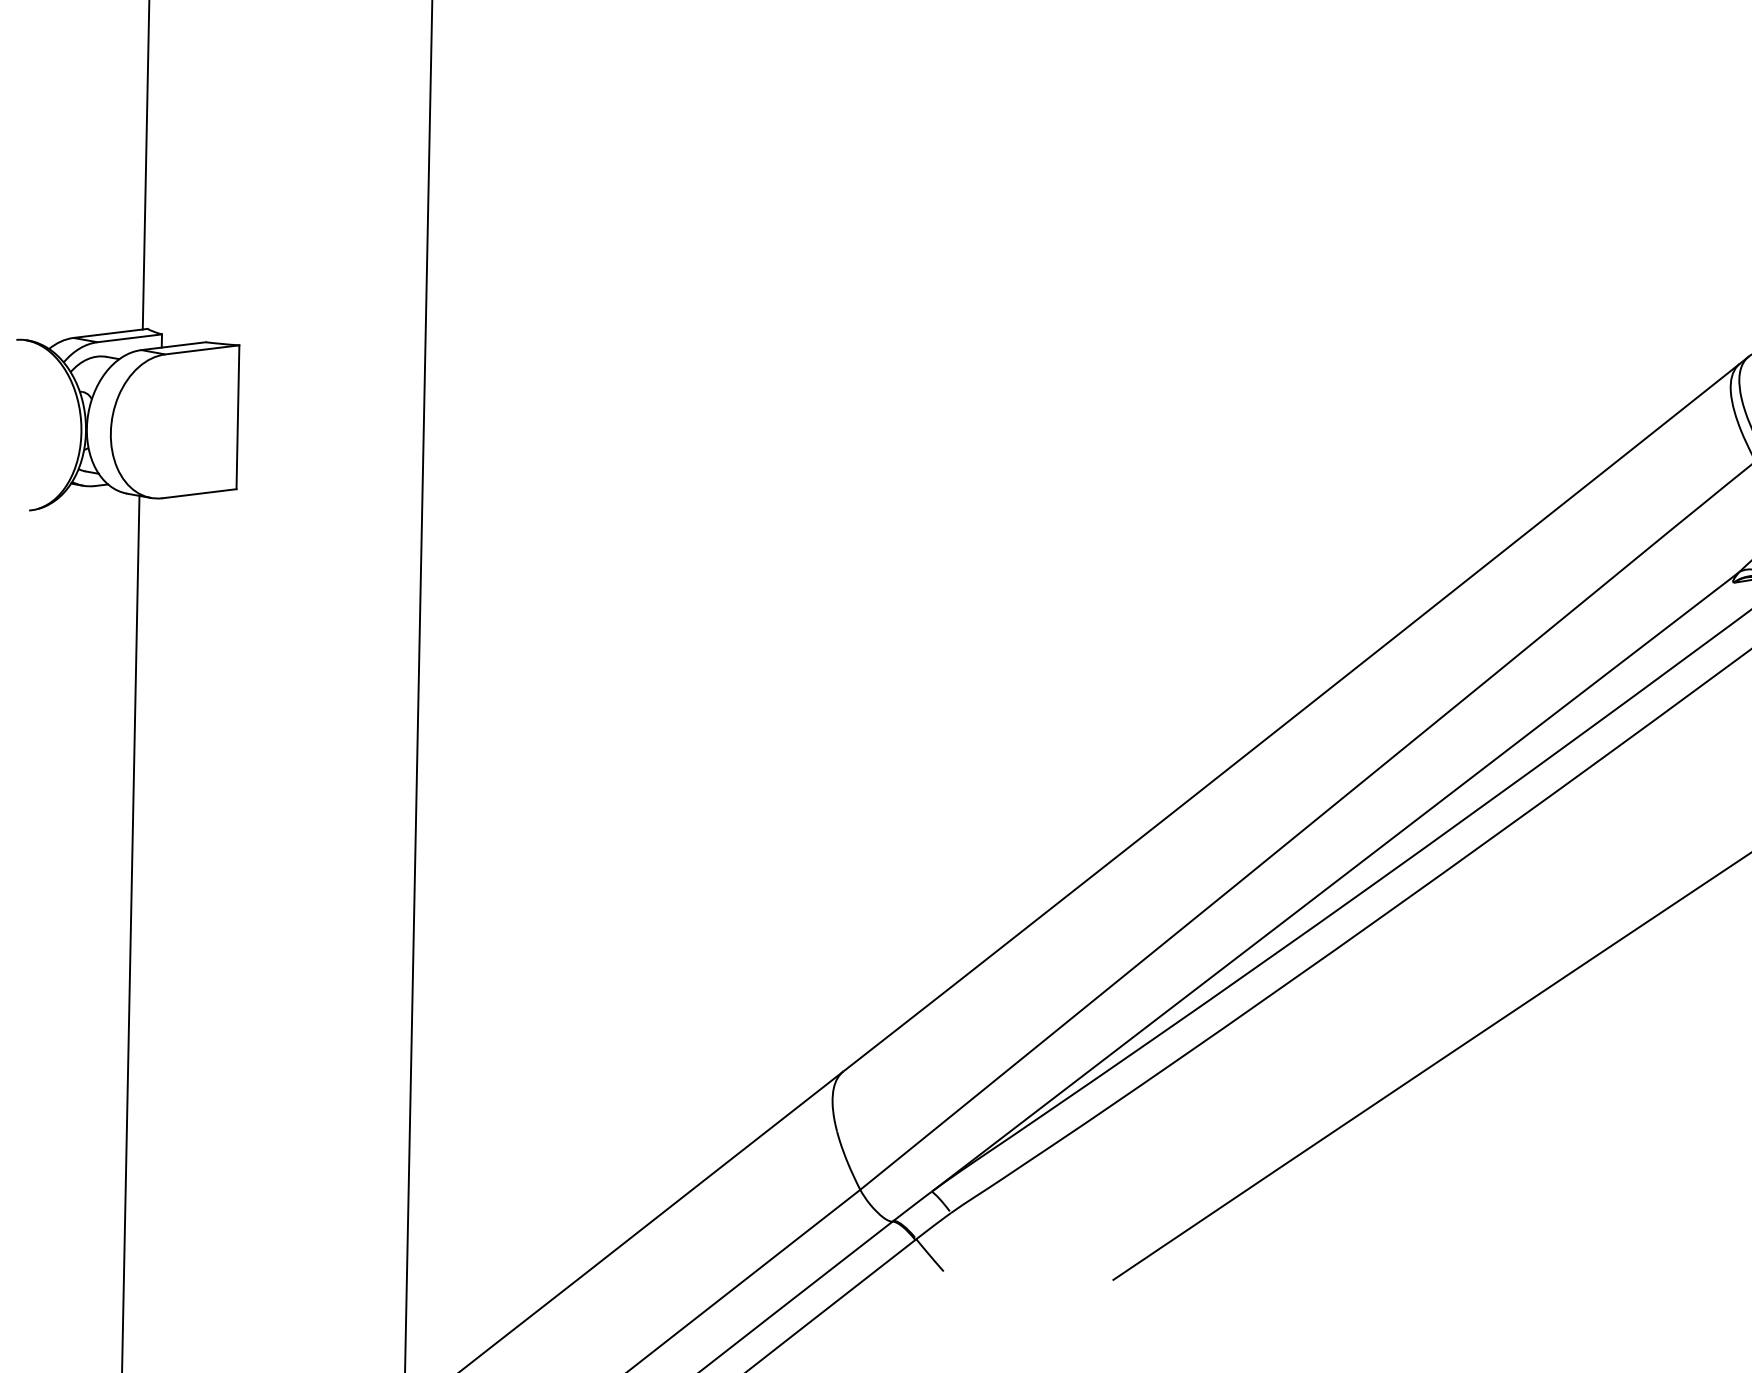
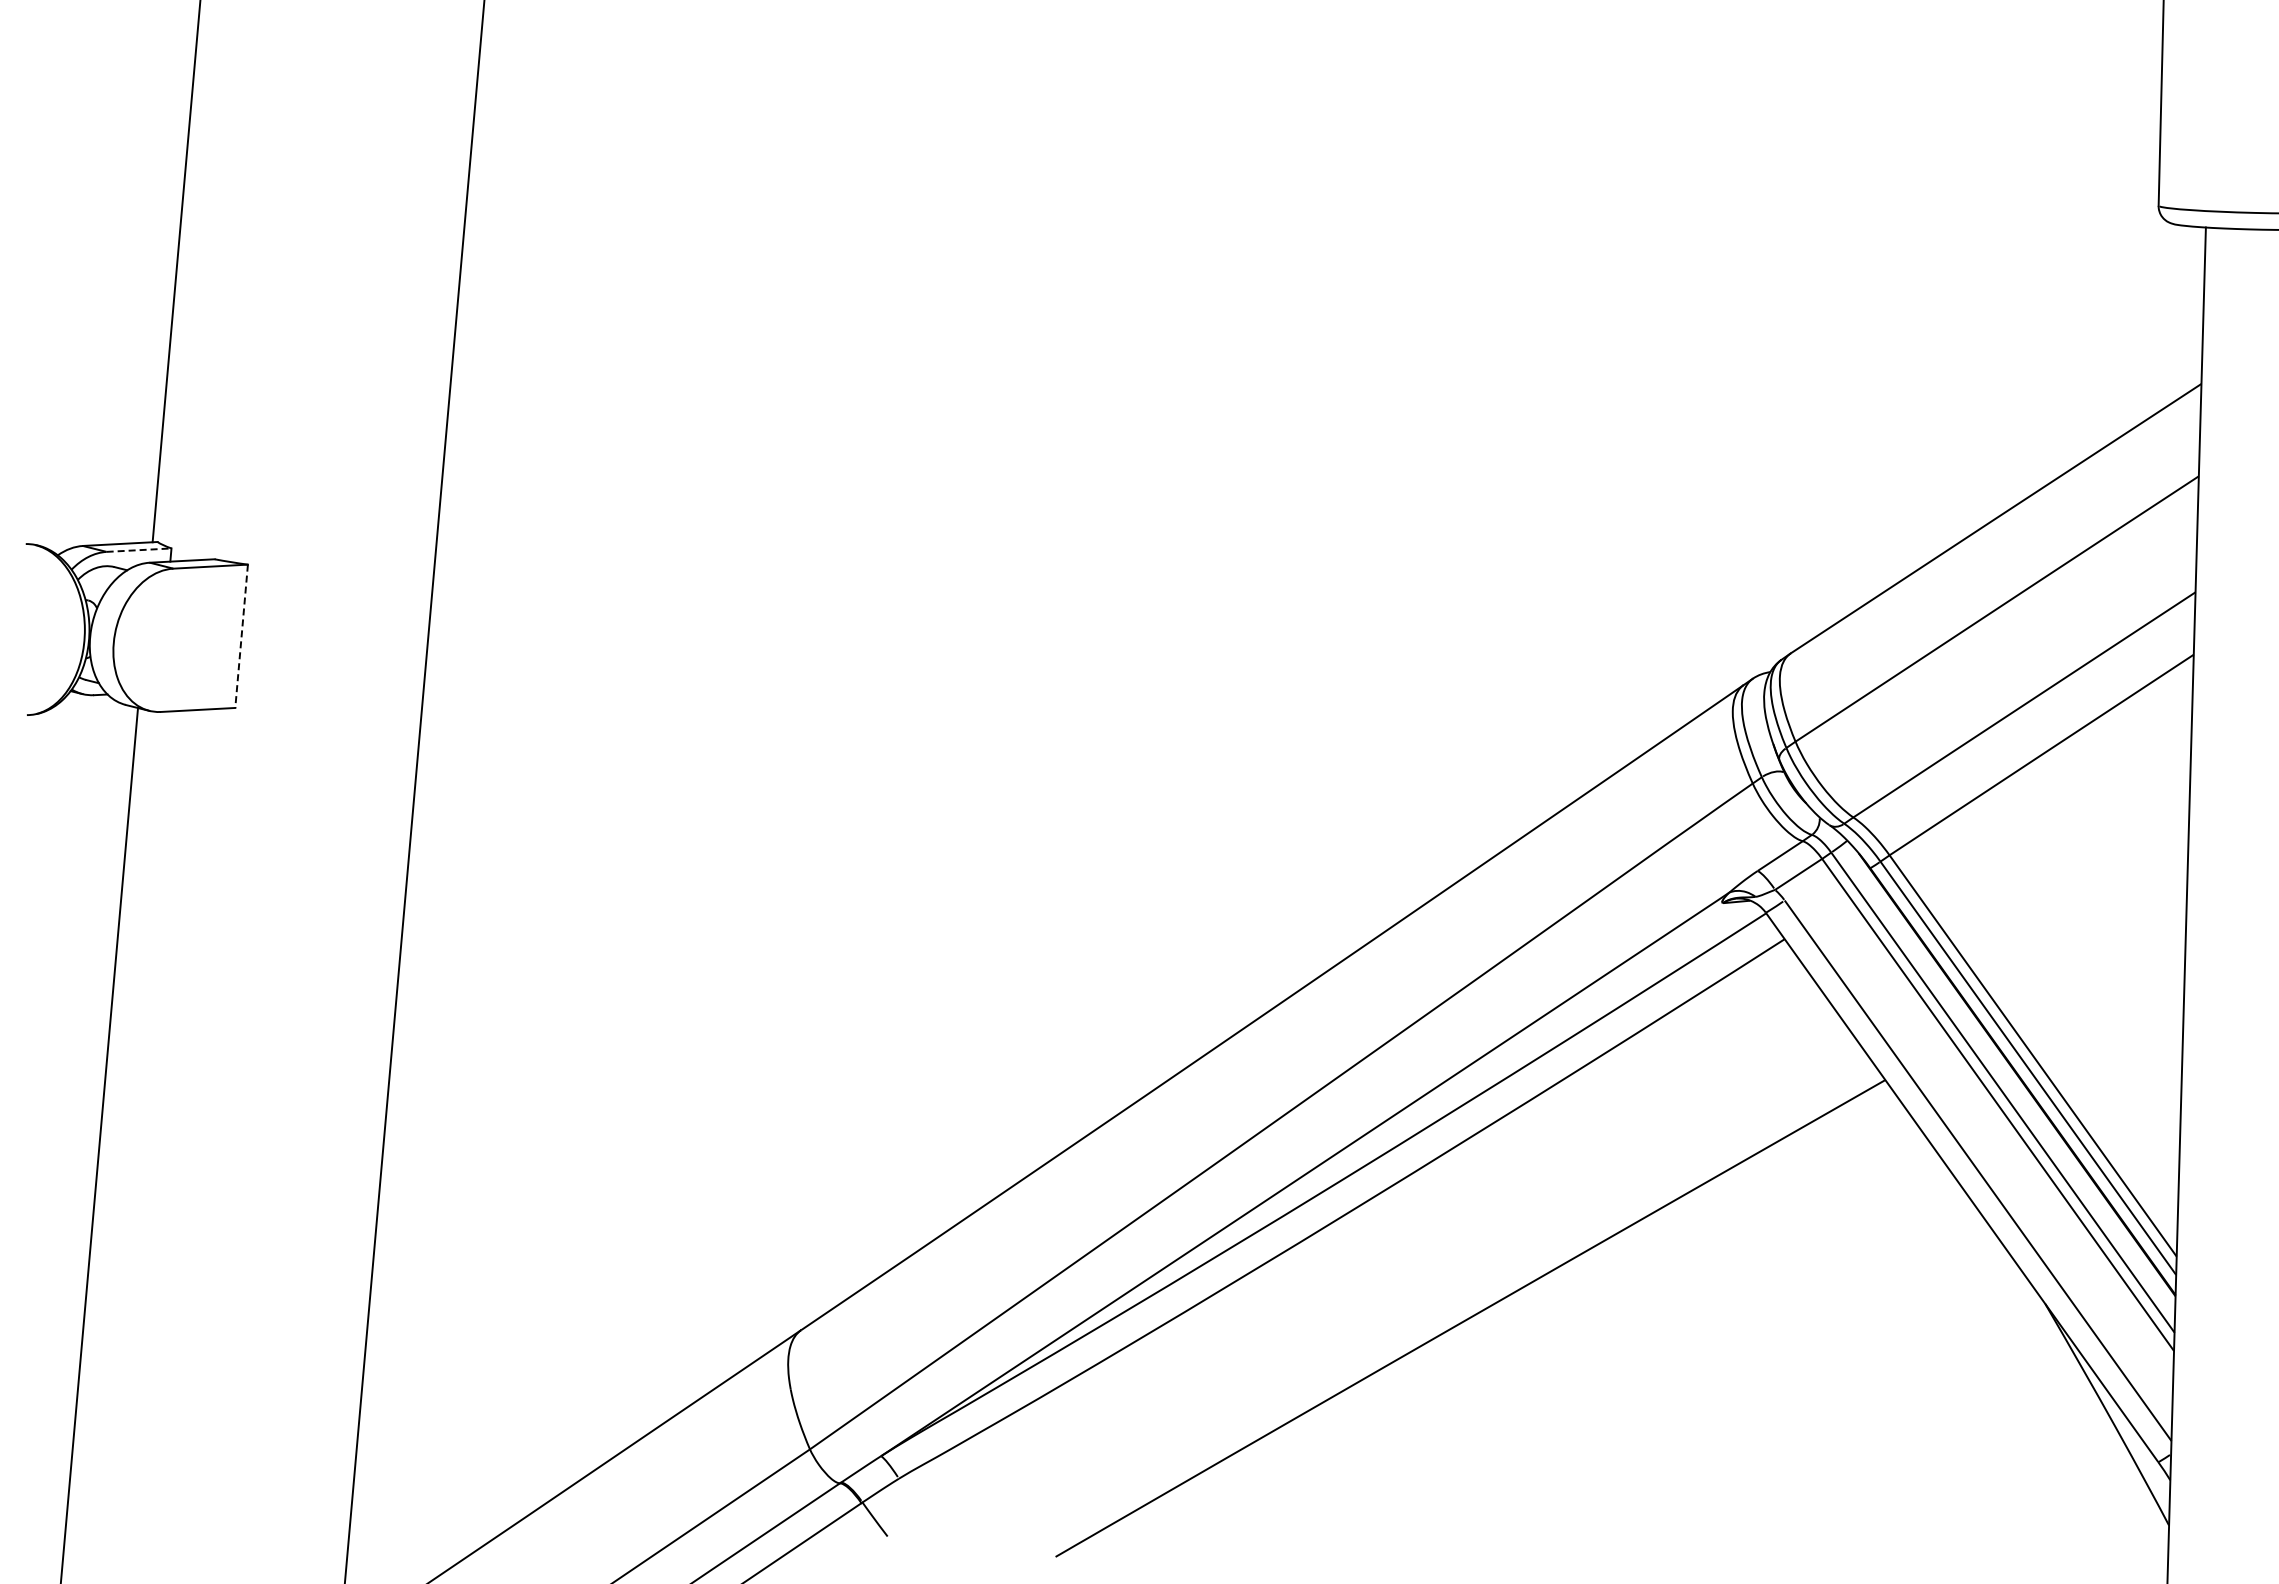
line: (130, 338) -> (139, 550), solid -> dashed
line: (237, 417) -> (241, 636), solid -> dashed

